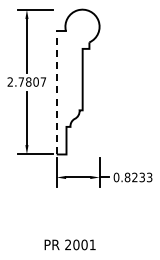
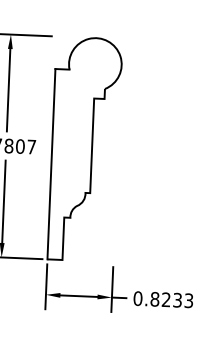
line: (56, 92) -> (51, 163), dashed -> solid

